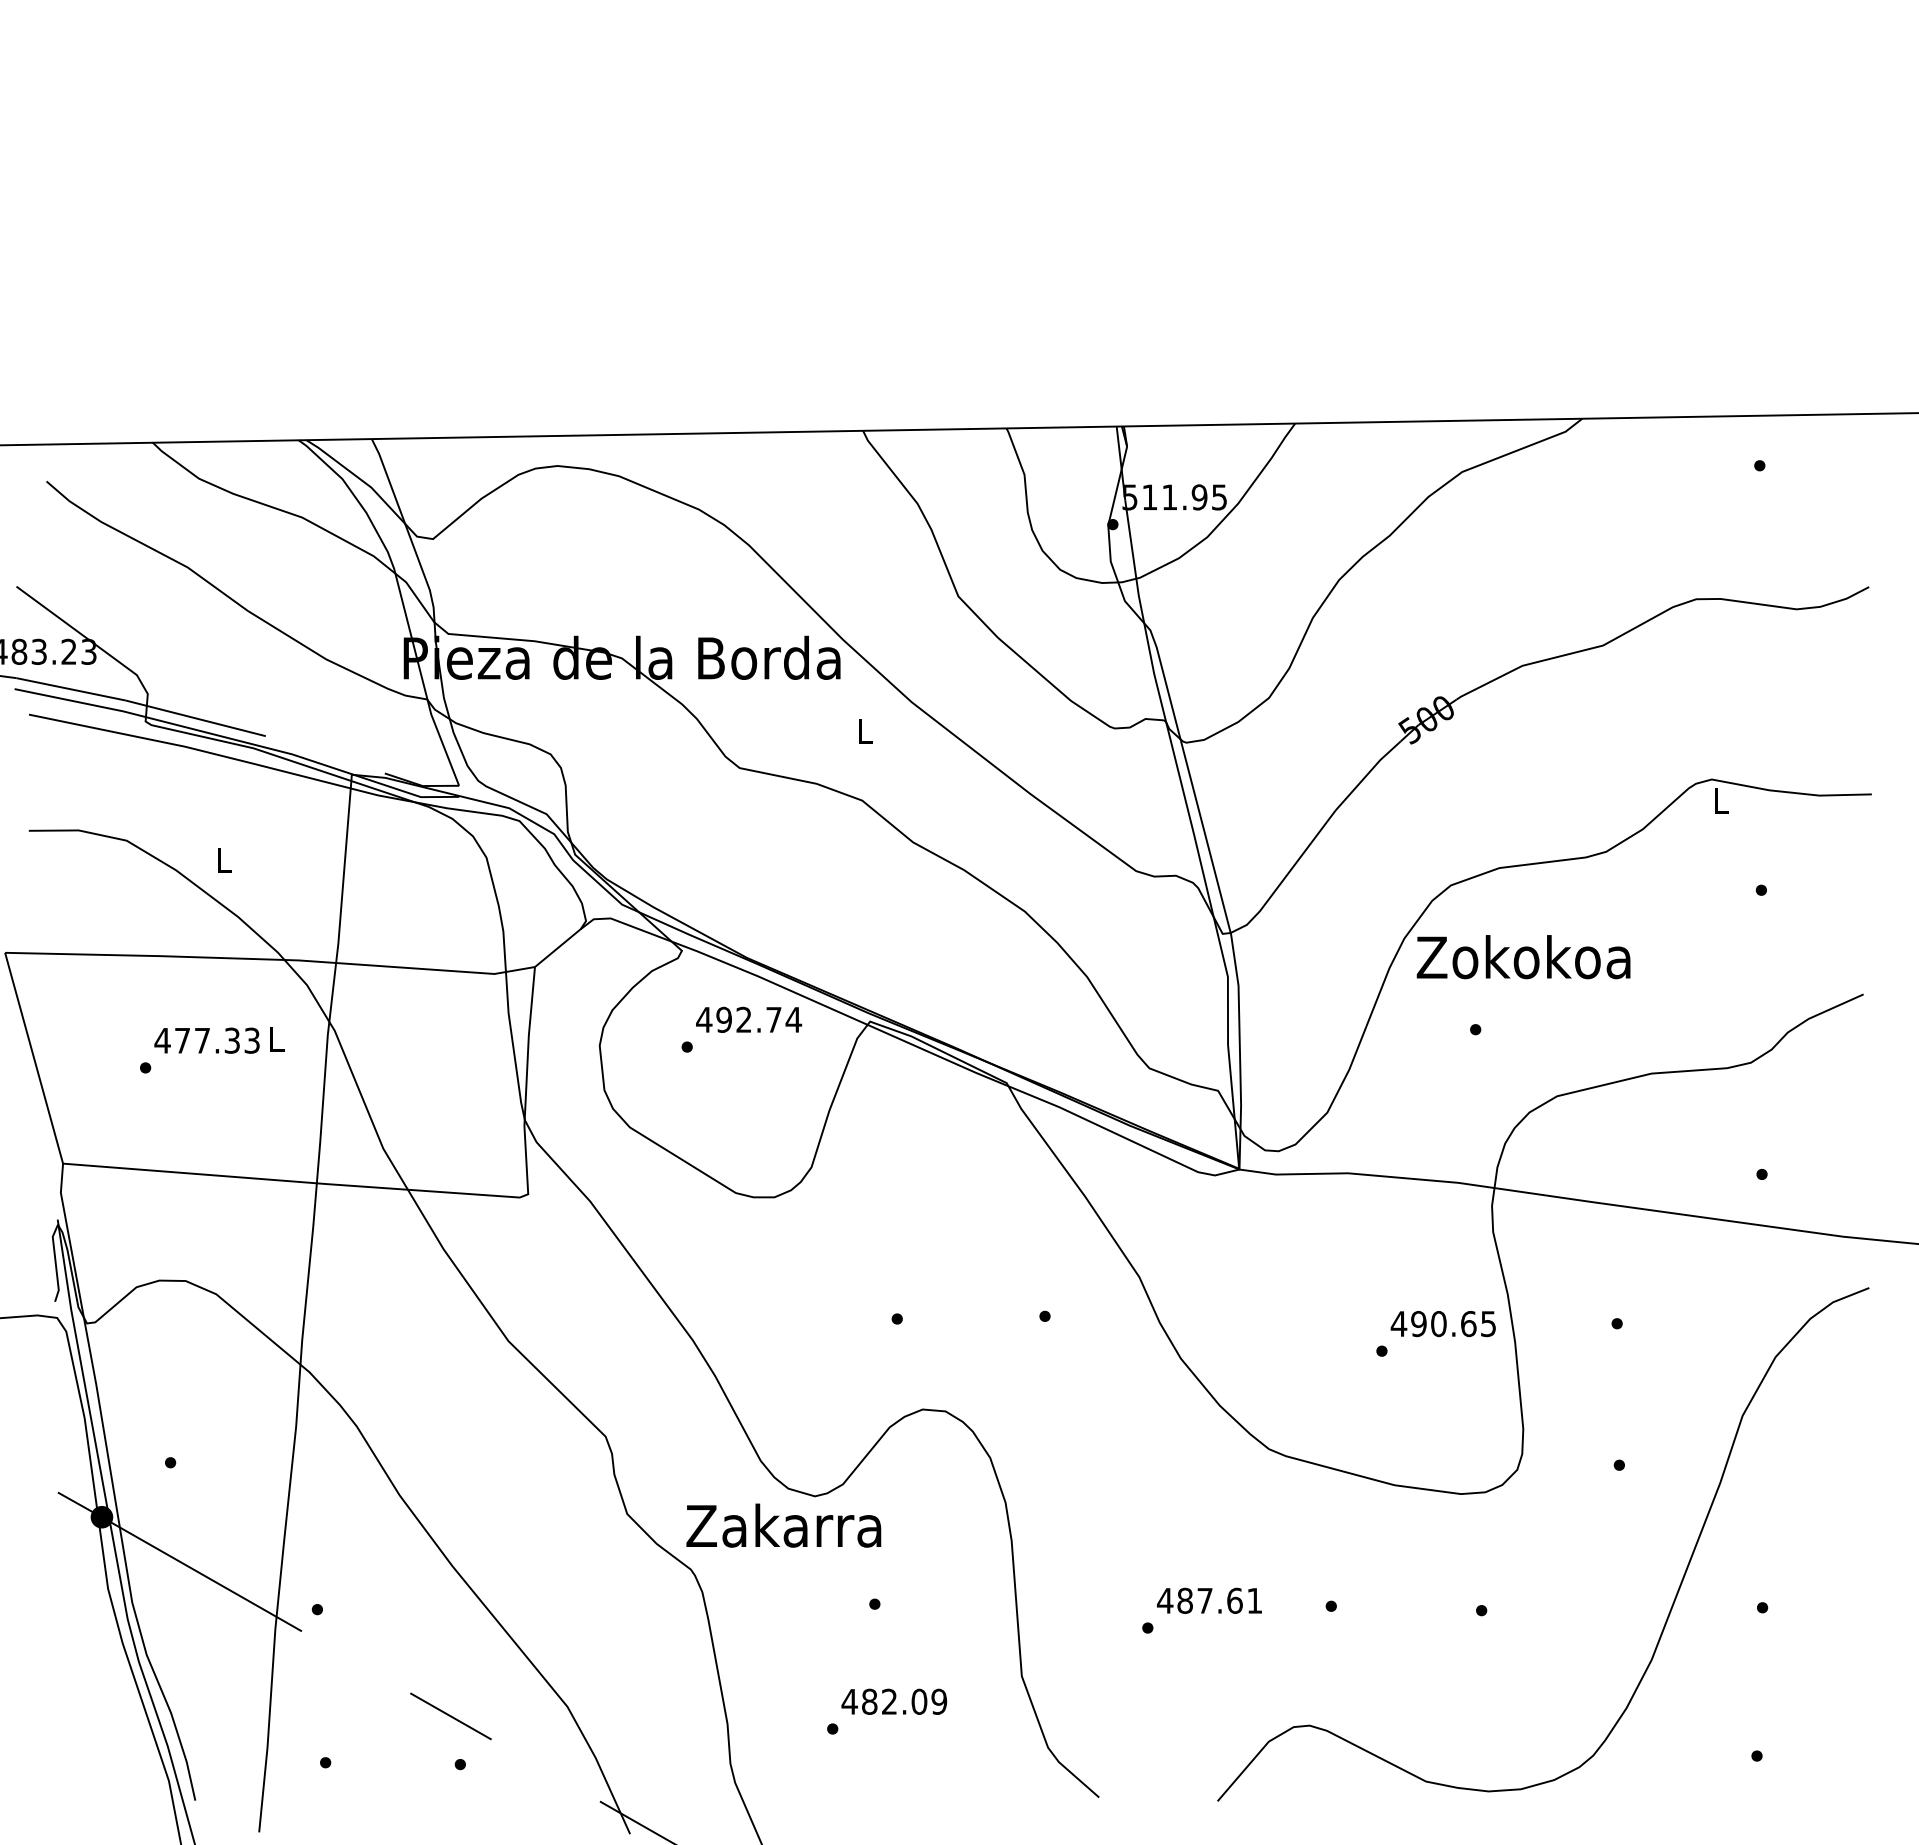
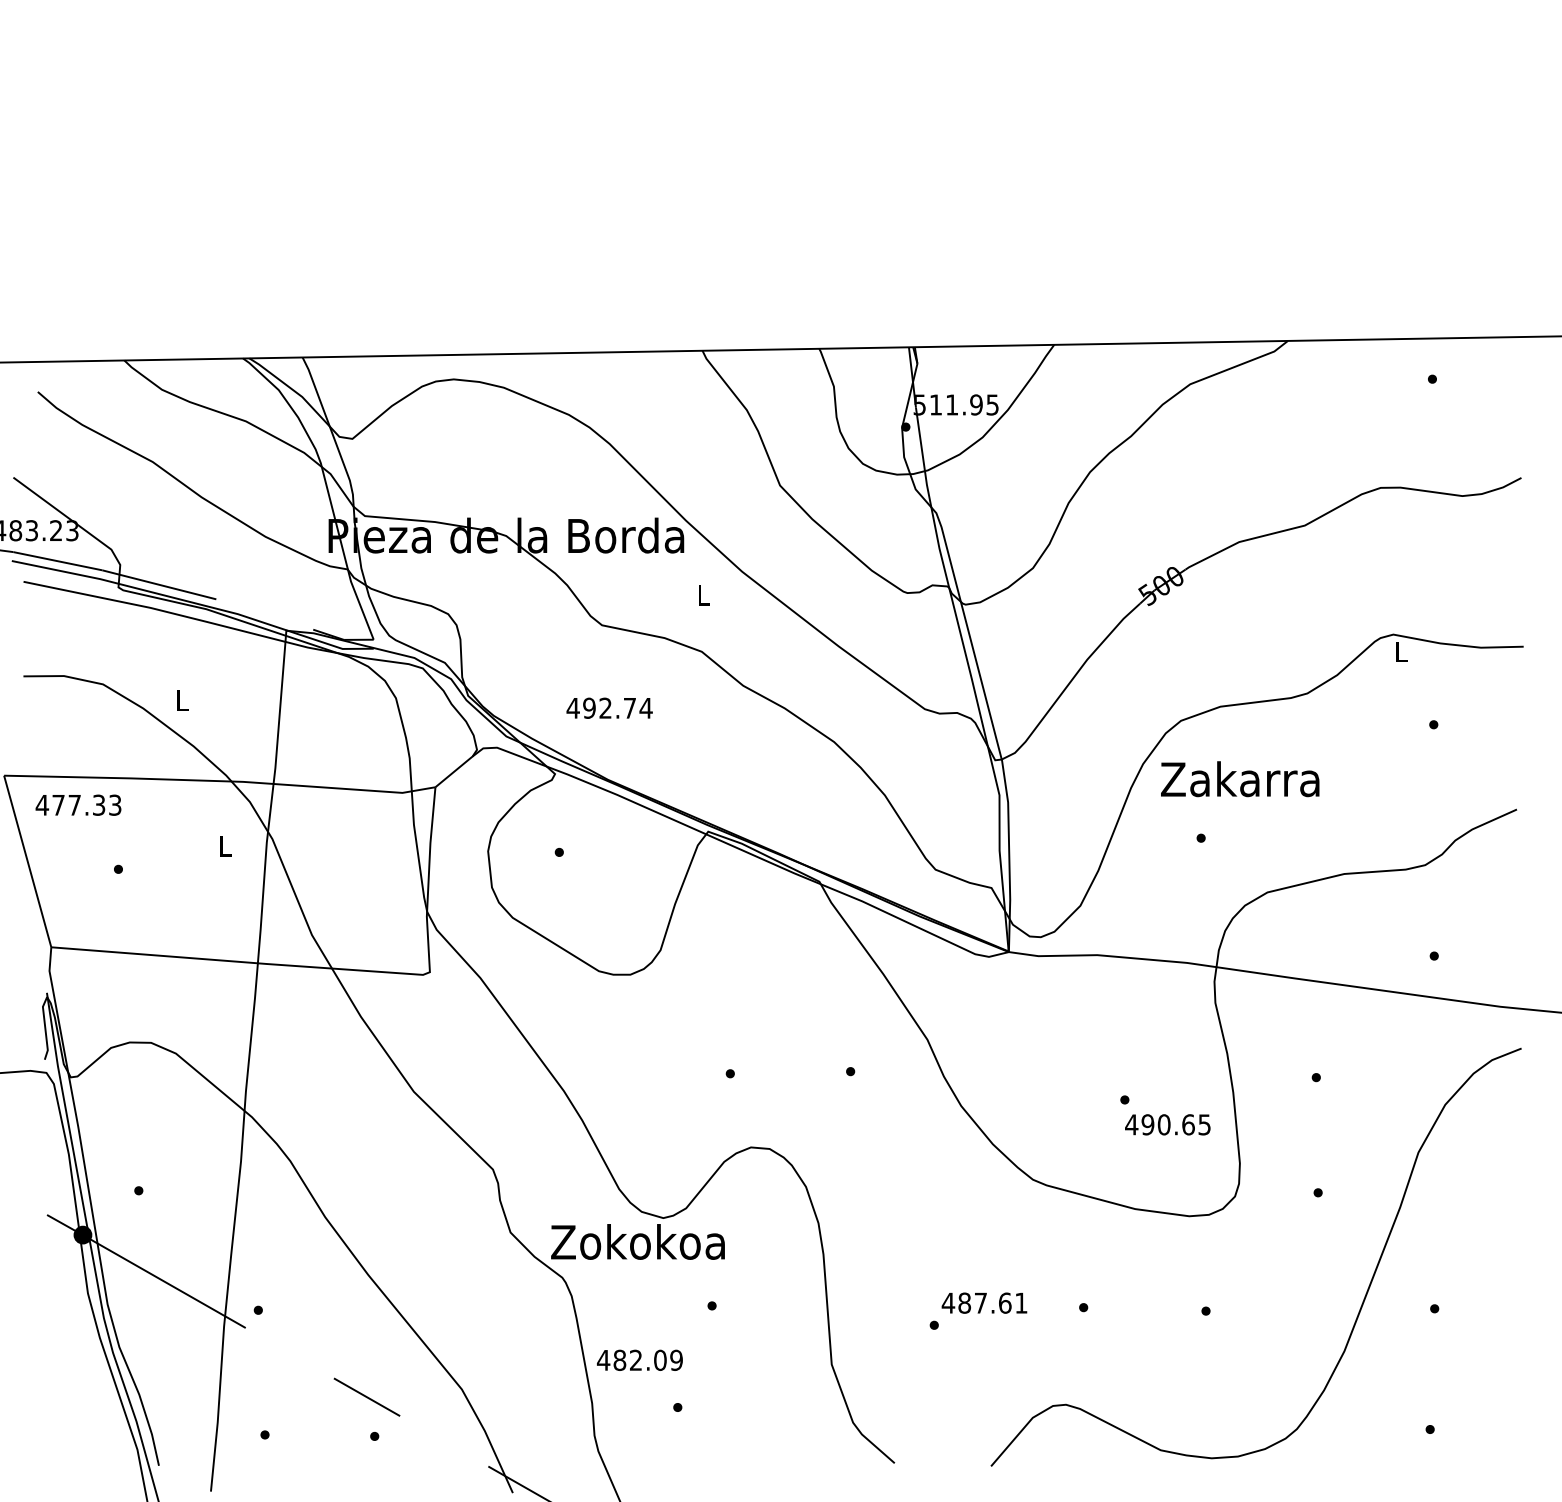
text: (1523, 957) -> (1240, 779), Zokokoa -> Zakarra
text: (748, 1018) -> (609, 707), moved
text: (207, 1039) -> (78, 804), moved
text: (1442, 1323) -> (1167, 1124), moved
text: (783, 1525) -> (637, 1241), Zakarra -> Zokokoa
text: (893, 1700) -> (639, 1359), moved

